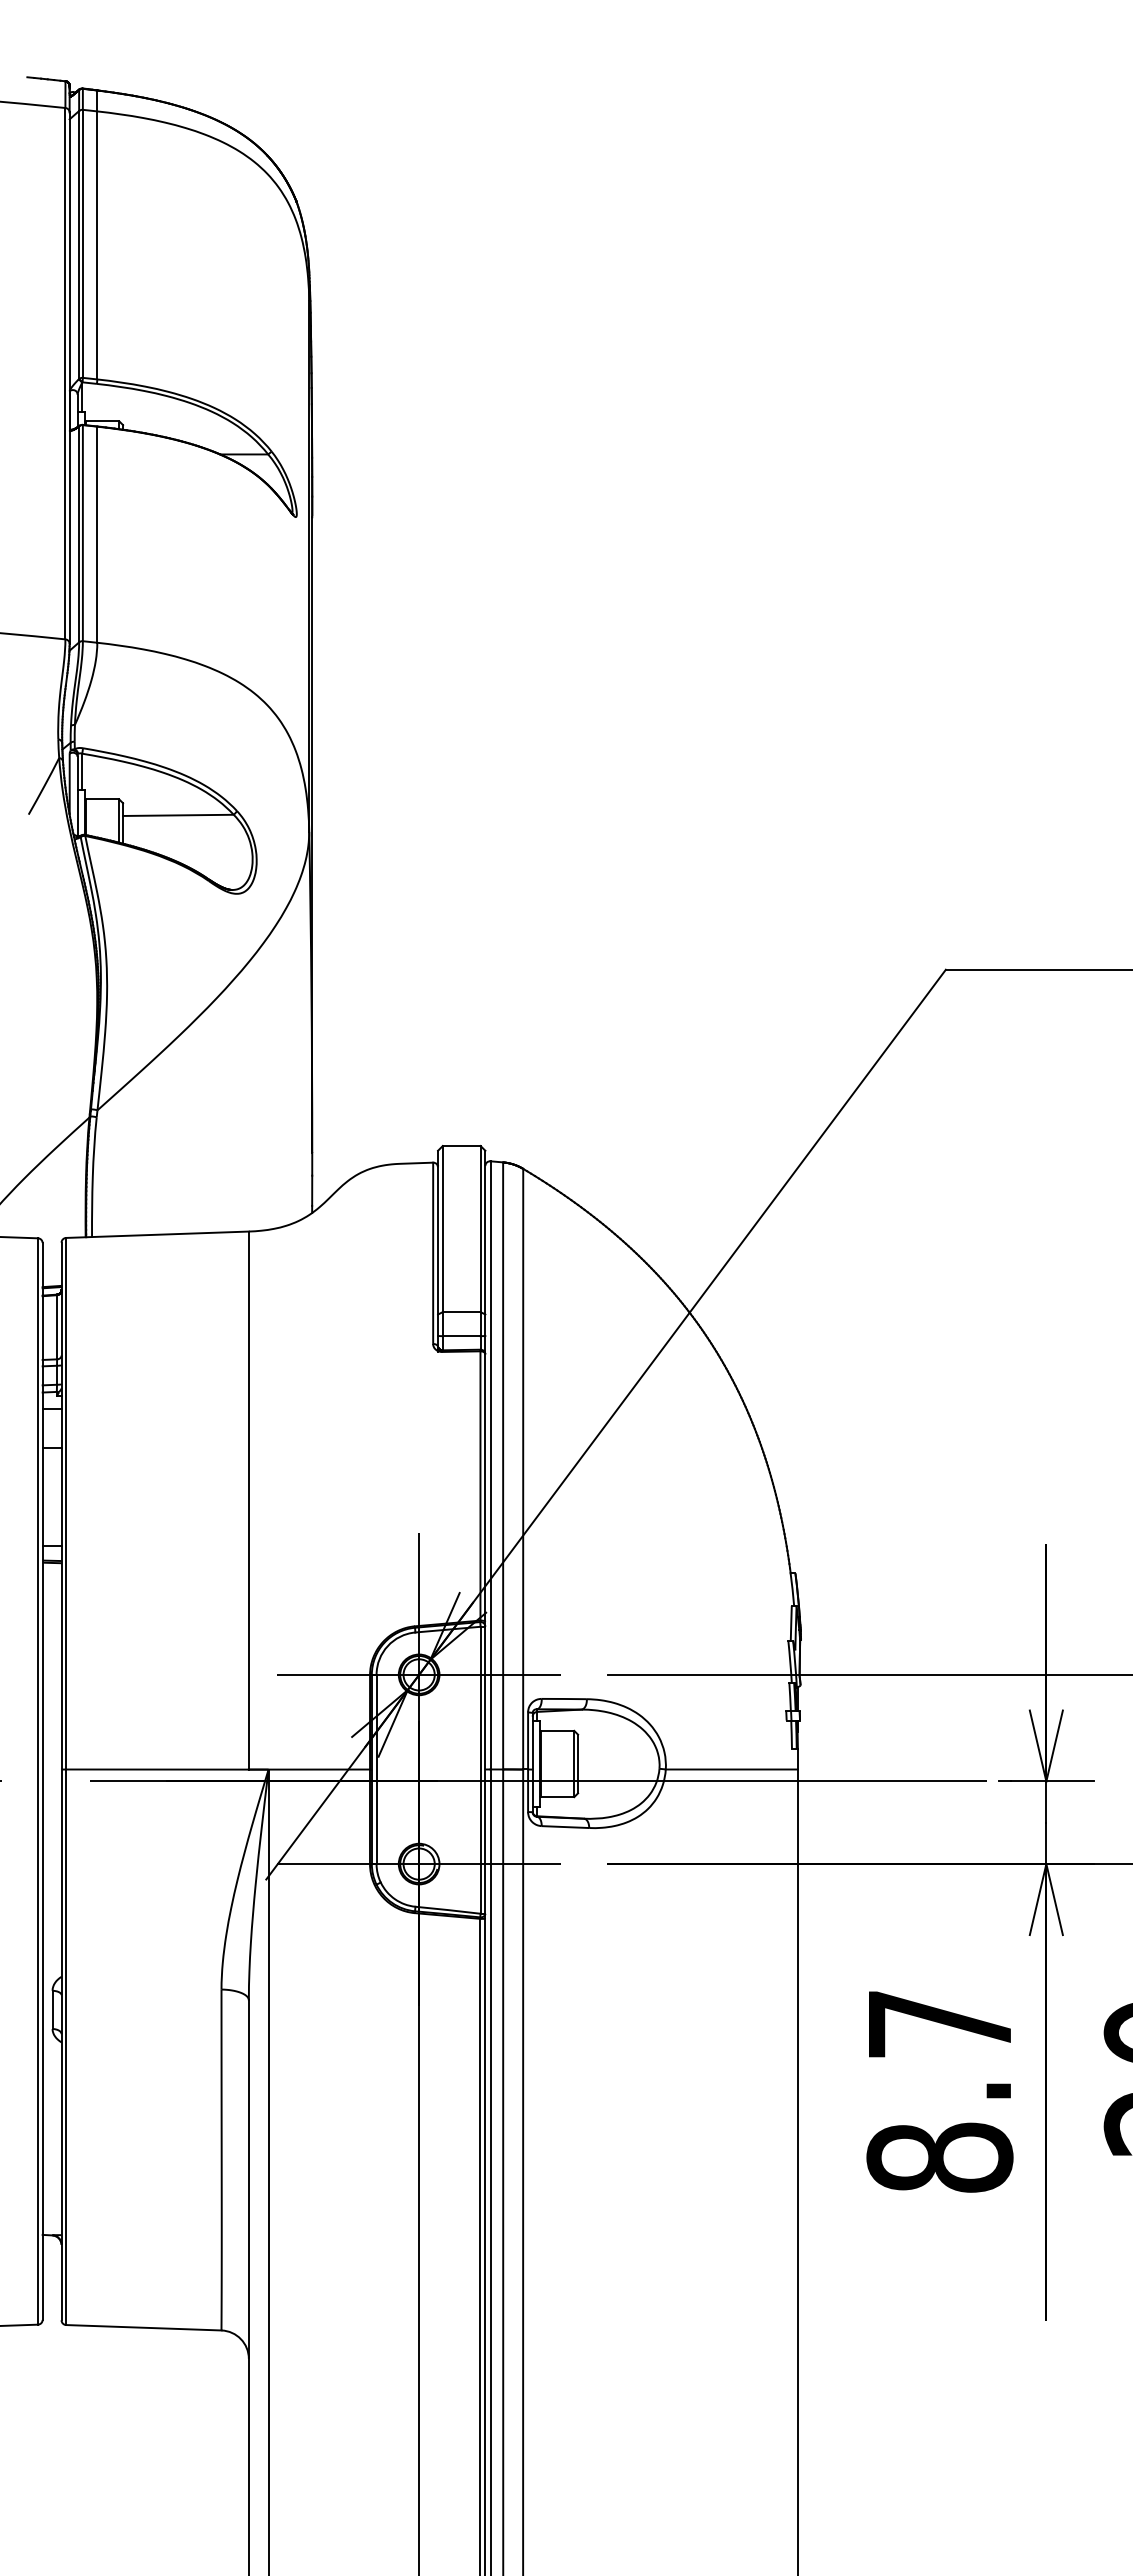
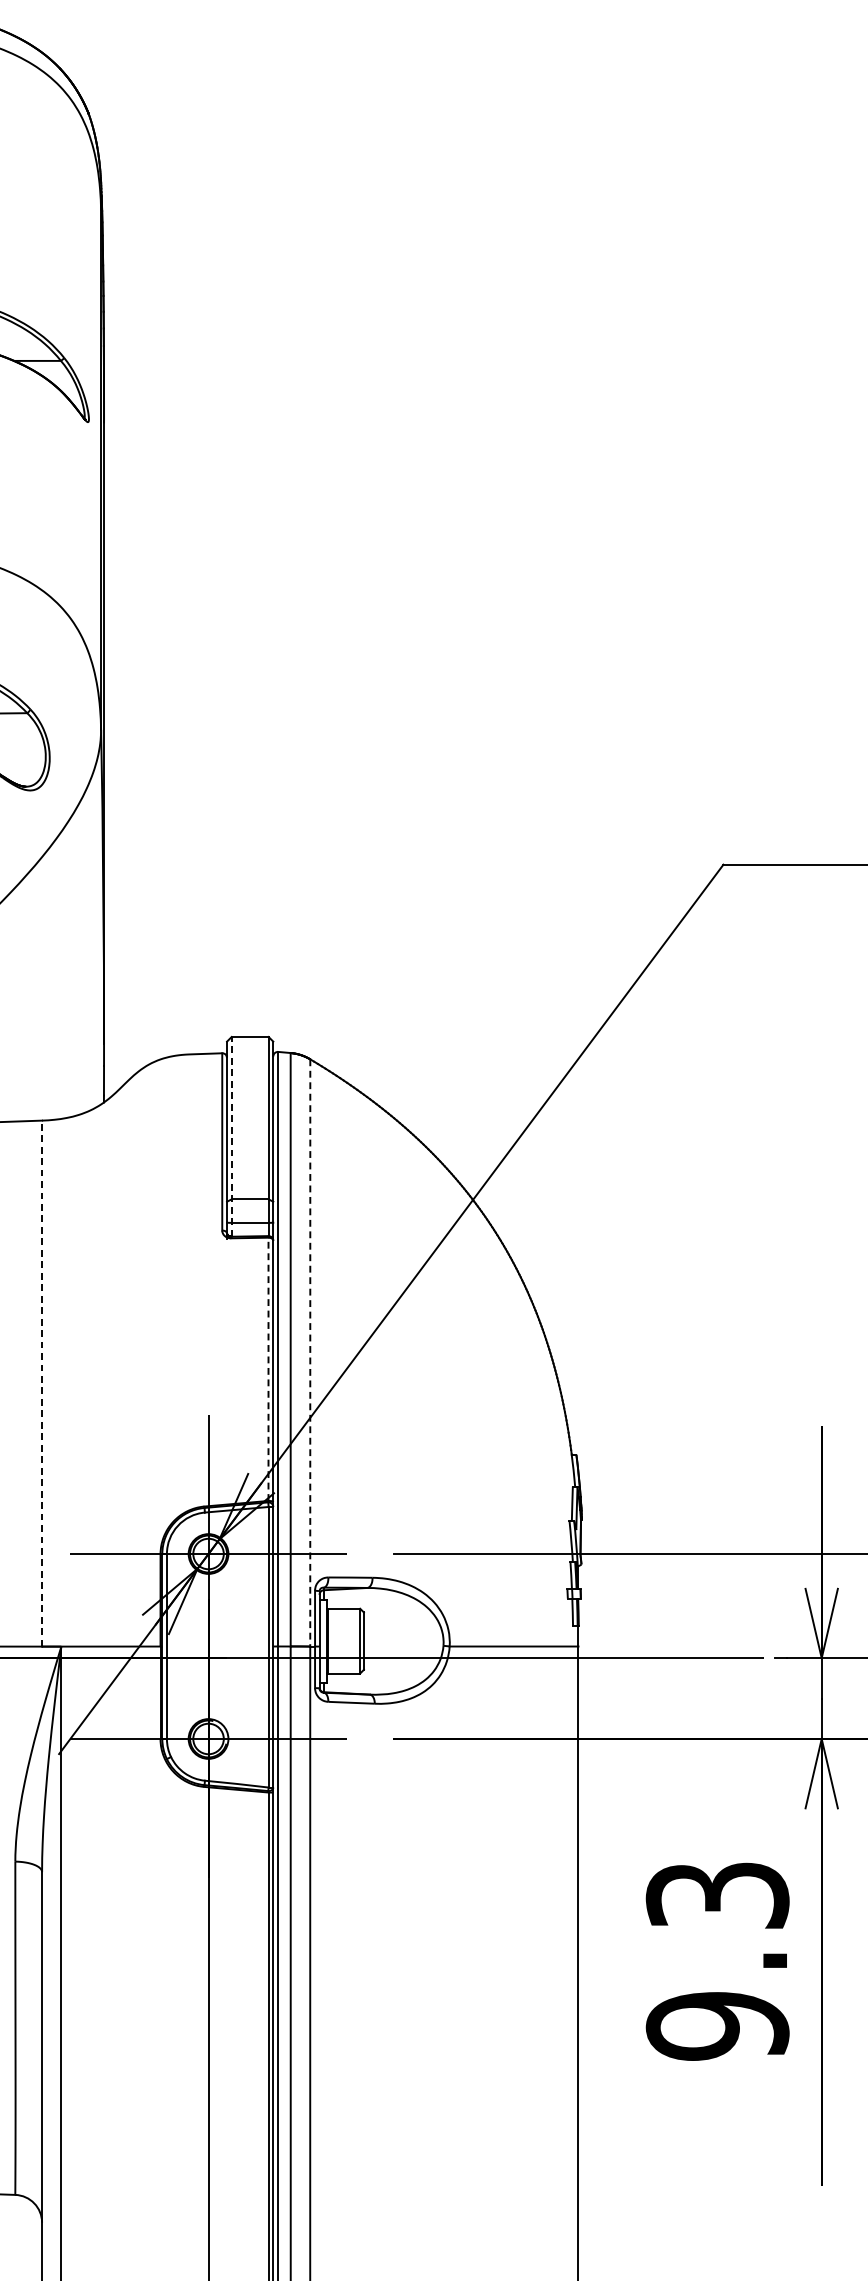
line: (442, 1247) -> (231, 1136), solid -> dashed
line: (523, 1469) -> (310, 1353), solid -> dashed
line: (480, 1485) -> (268, 1368), solid -> dashed
line: (248, 1500) -> (41, 1383), solid -> dashed
text: (939, 2091) -> (717, 1961), 8.7 -> 9.3

